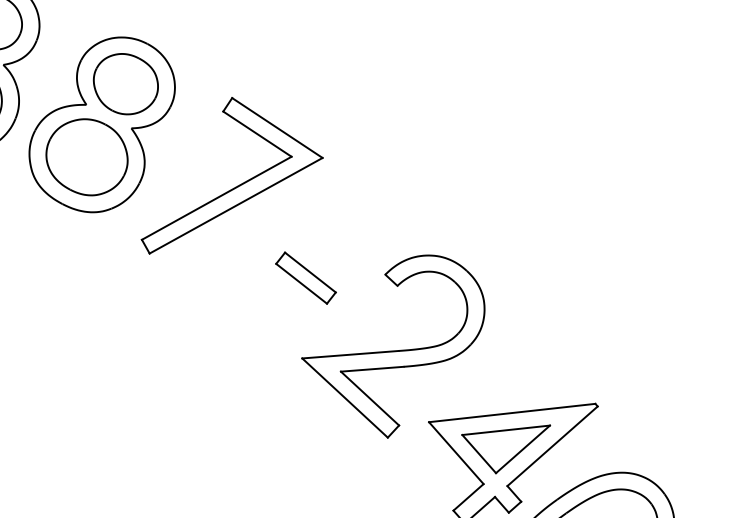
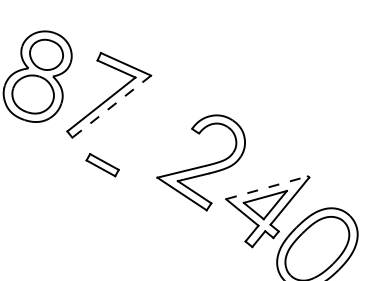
line: (235, 205) -> (111, 106), solid -> dashed
part: (305, 278) -> (102, 165), moved
line: (513, 412) -> (267, 187), solid -> dashed

